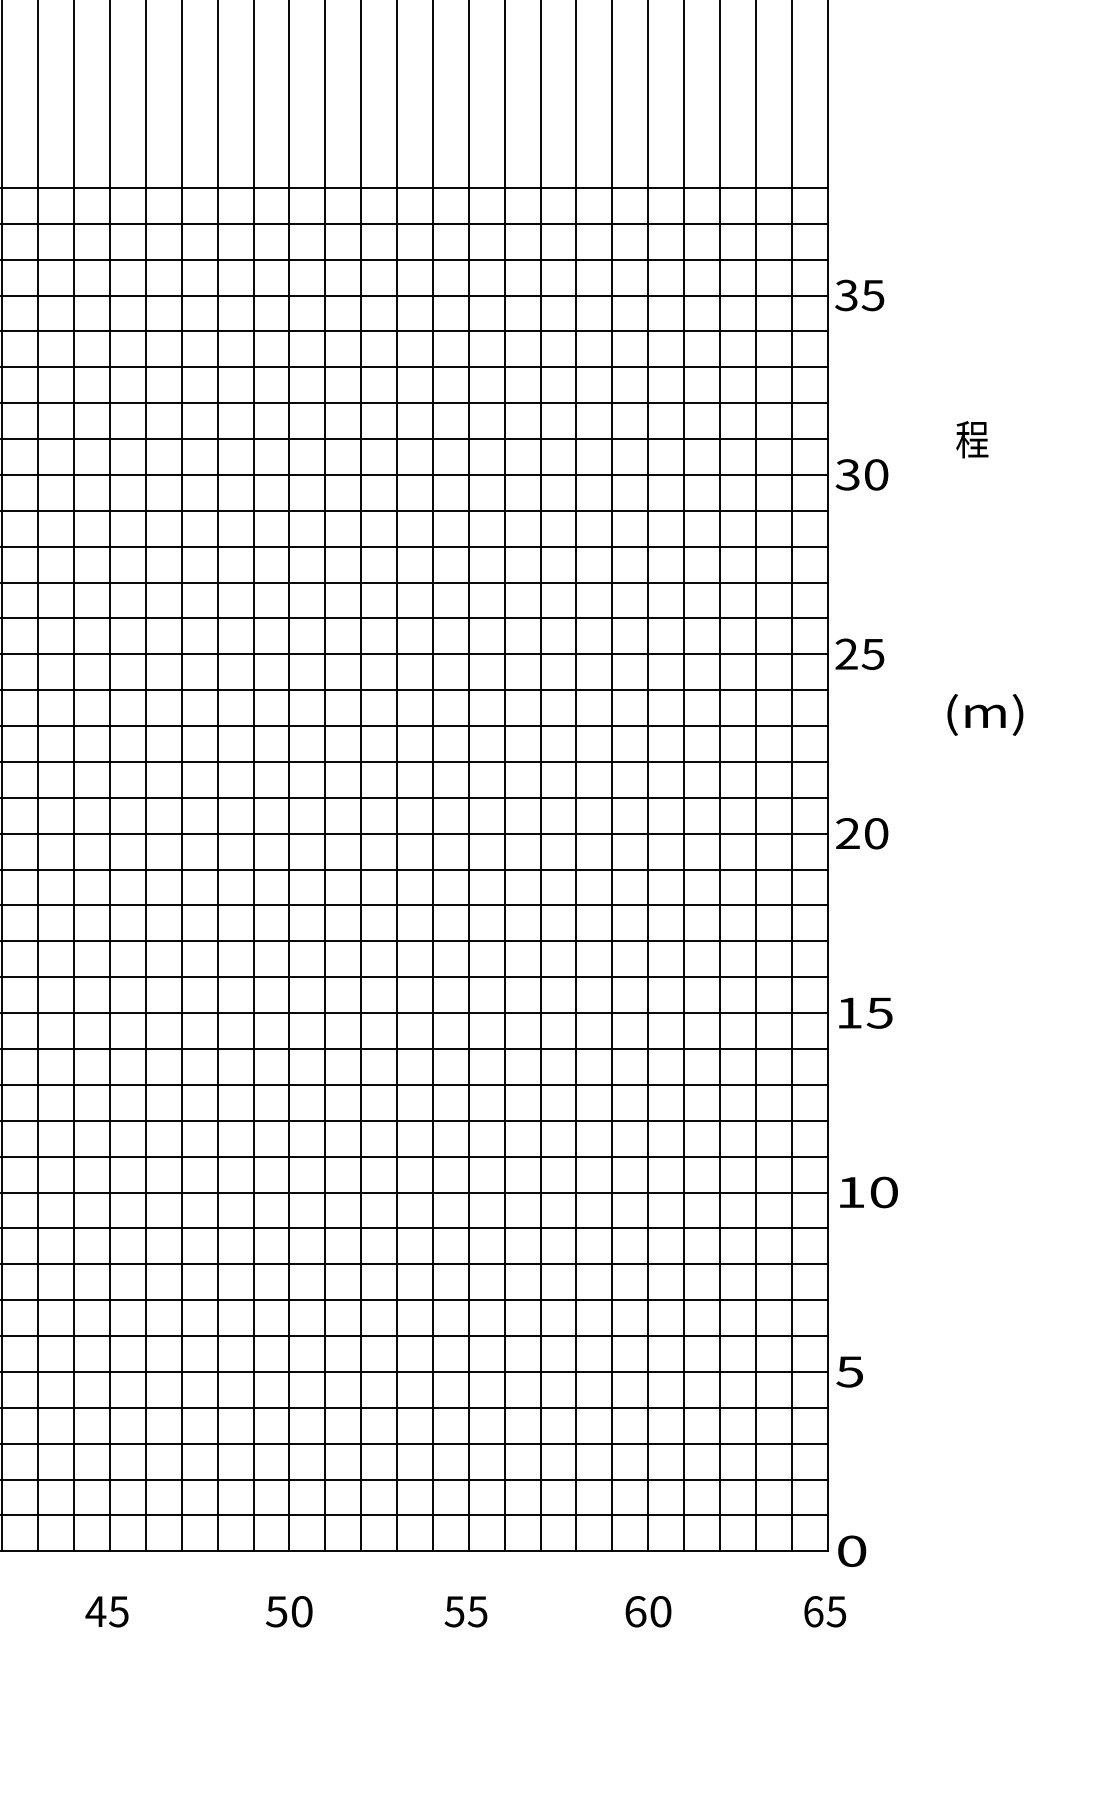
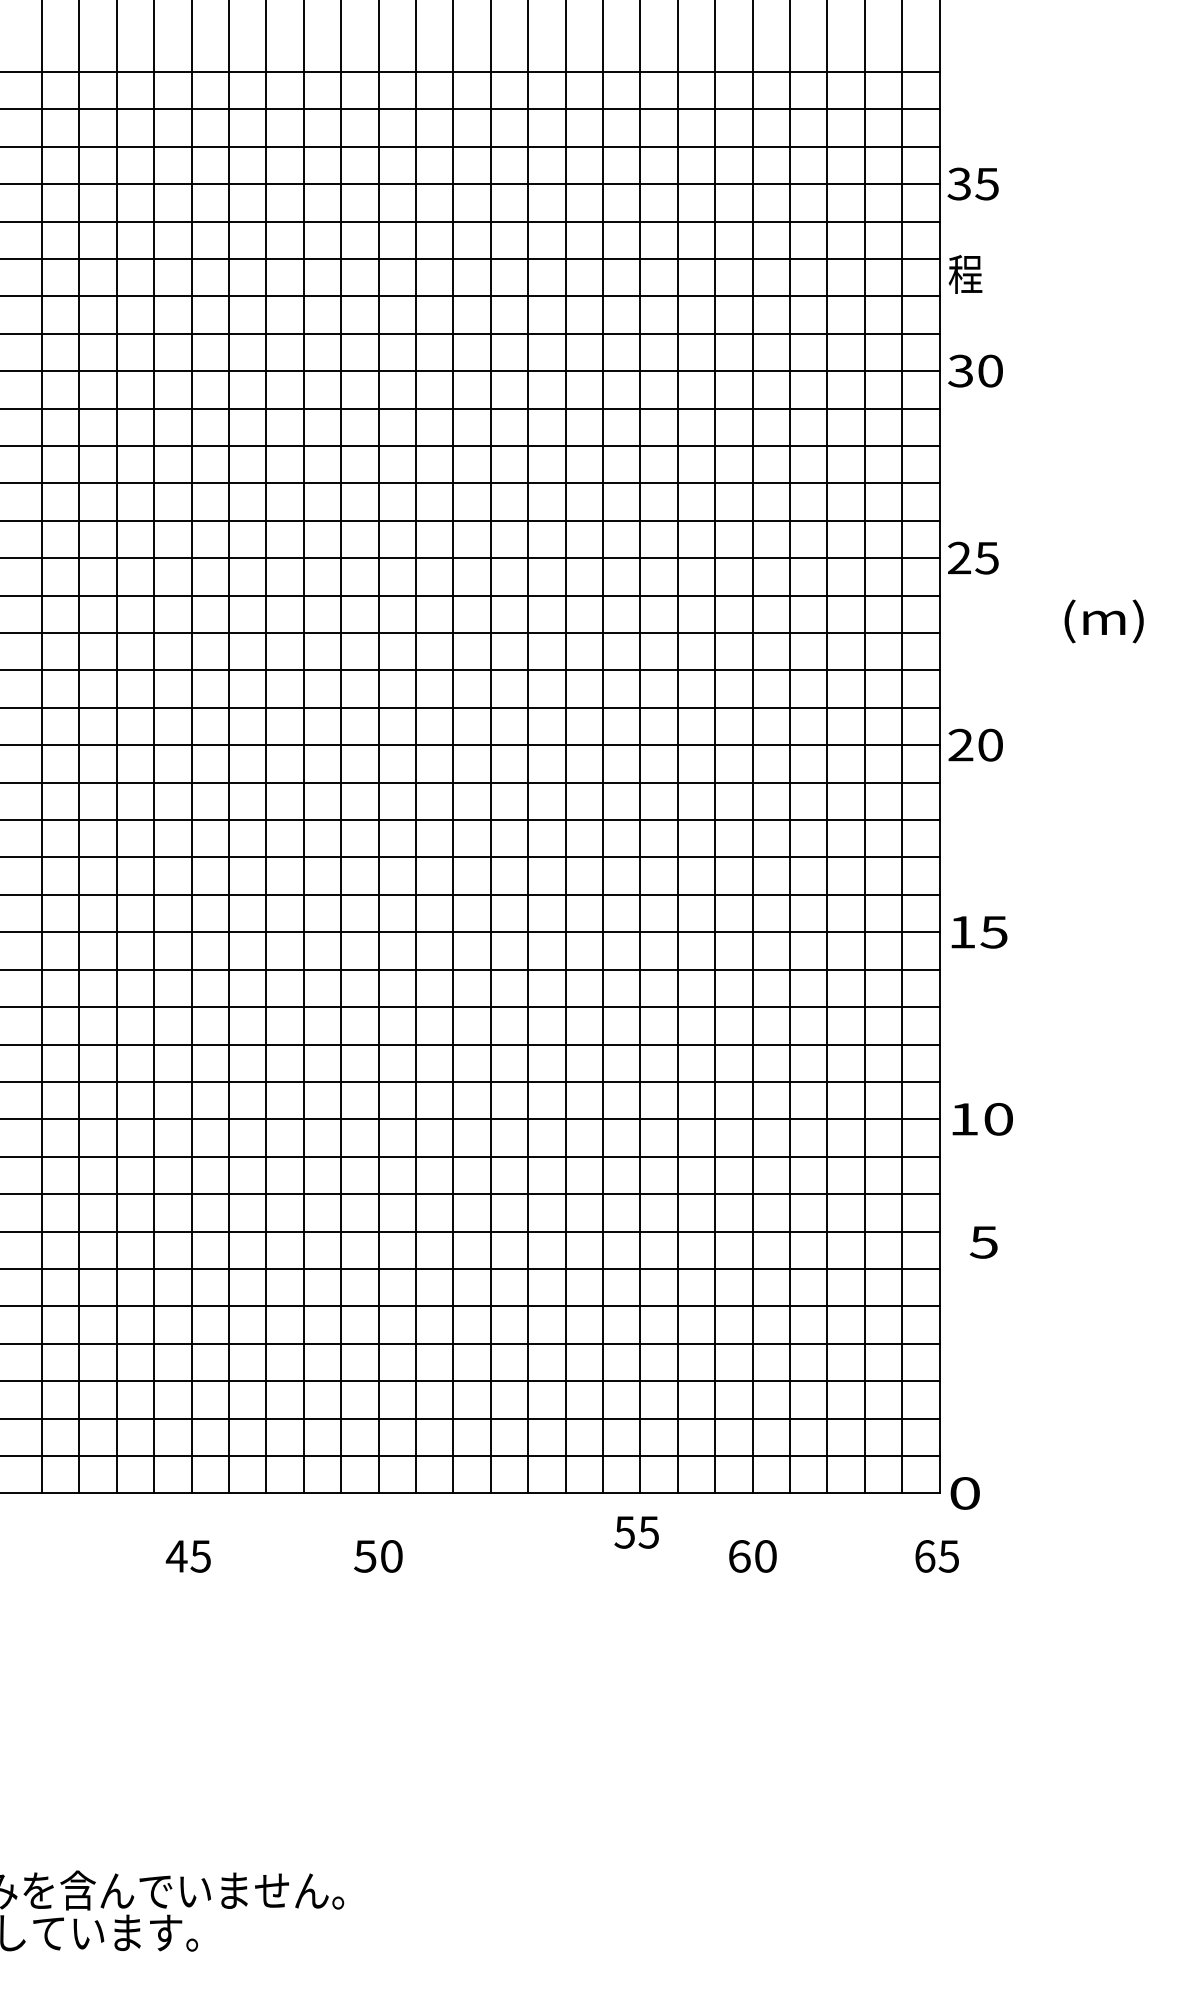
text: (972, 439) -> (965, 274), moved
text: (849, 1372) -> (983, 1242), moved
text: (465, 1611) -> (636, 1532), moved

